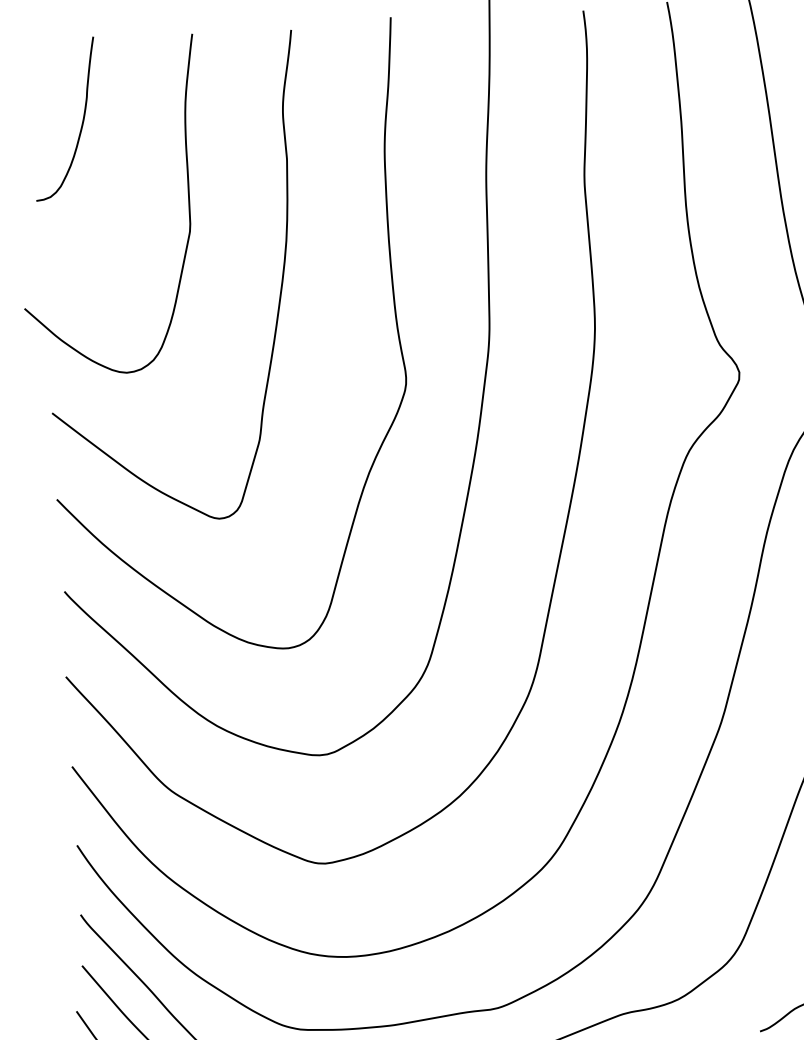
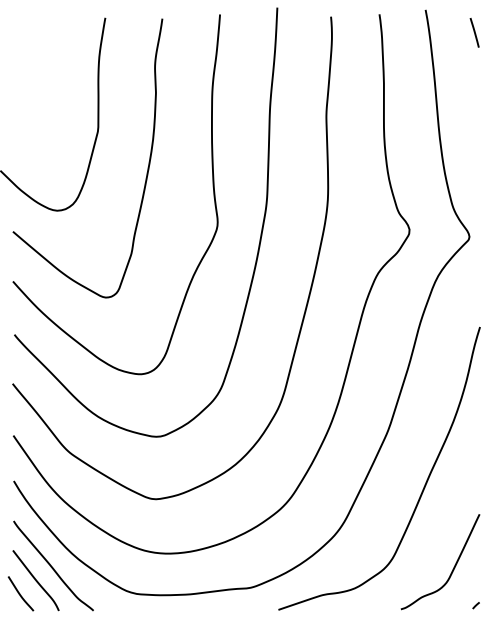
curve: (80, 122) -> (38, 65), removed

